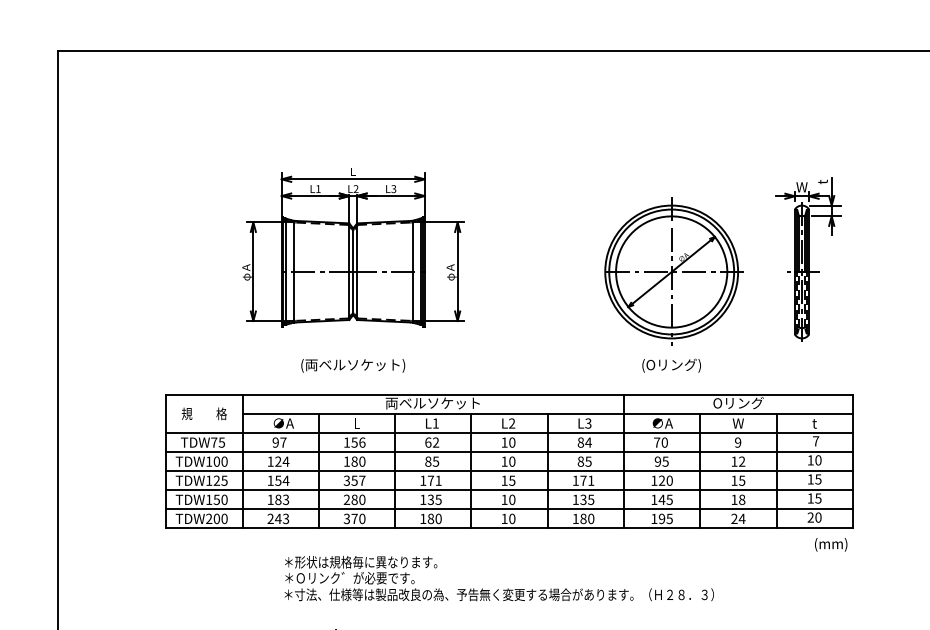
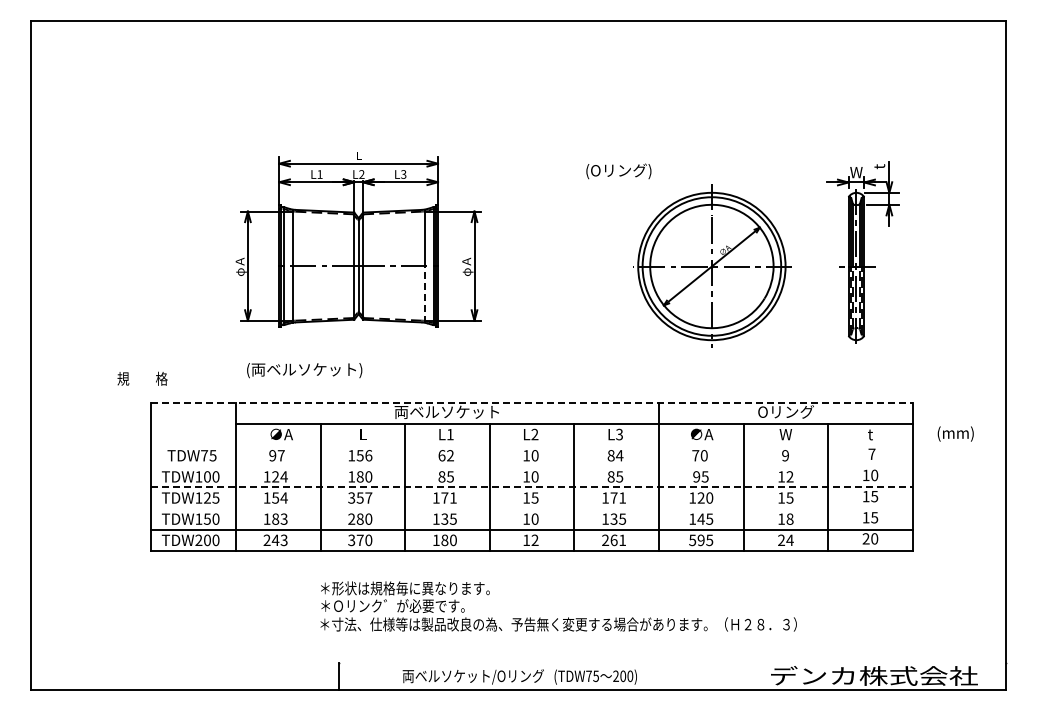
line: (412, 296) -> (424, 293), solid -> dashed
text: (353, 365) -> (304, 370), moved
text: (671, 365) -> (618, 171), moved
line: (509, 394) -> (532, 402), solid -> dashed
text: (204, 413) -> (142, 378), moved
line: (509, 433) -> (531, 445), removed
line: (509, 452) -> (531, 466), removed
line: (509, 471) -> (532, 487), solid -> dashed
line: (509, 490) -> (531, 508), removed
text: (511, 519) -> (534, 540), 10 -> 12
text: (583, 519) -> (614, 540), 180 -> 261
text: (654, 519) -> (692, 540), 195 -> 595
text: (830, 544) -> (955, 433), moved
text: (499, 578) -> (558, 606), moved

